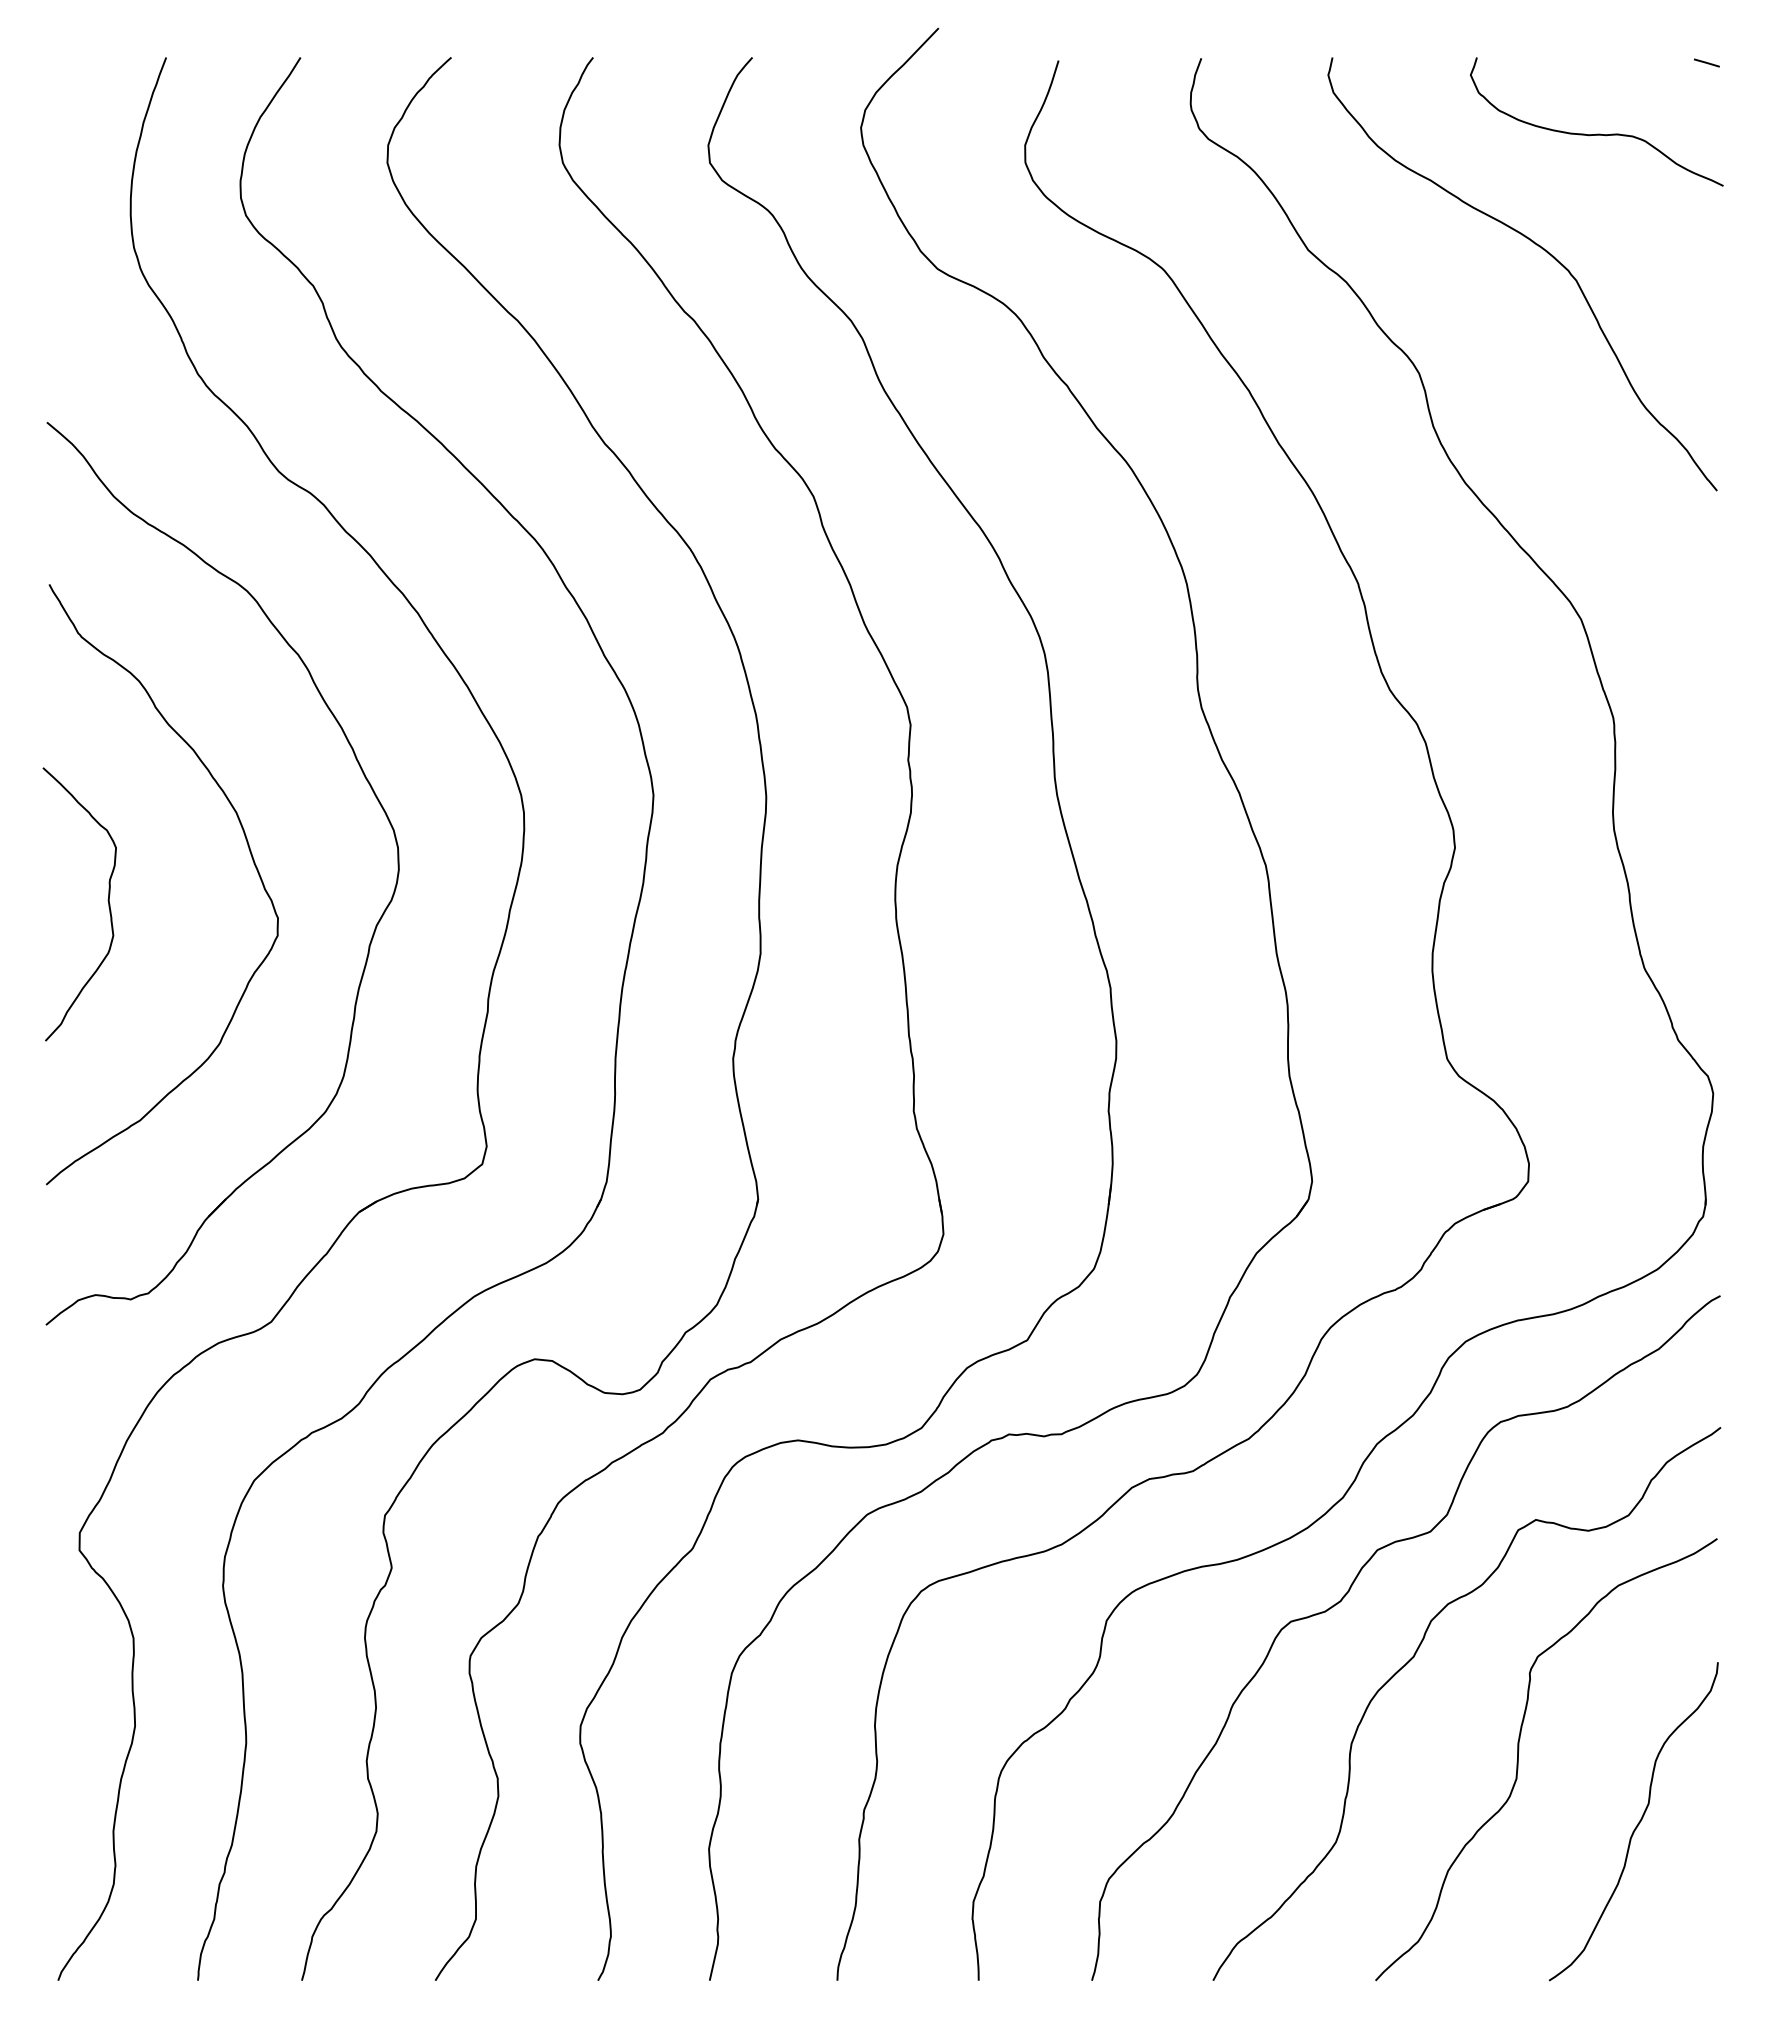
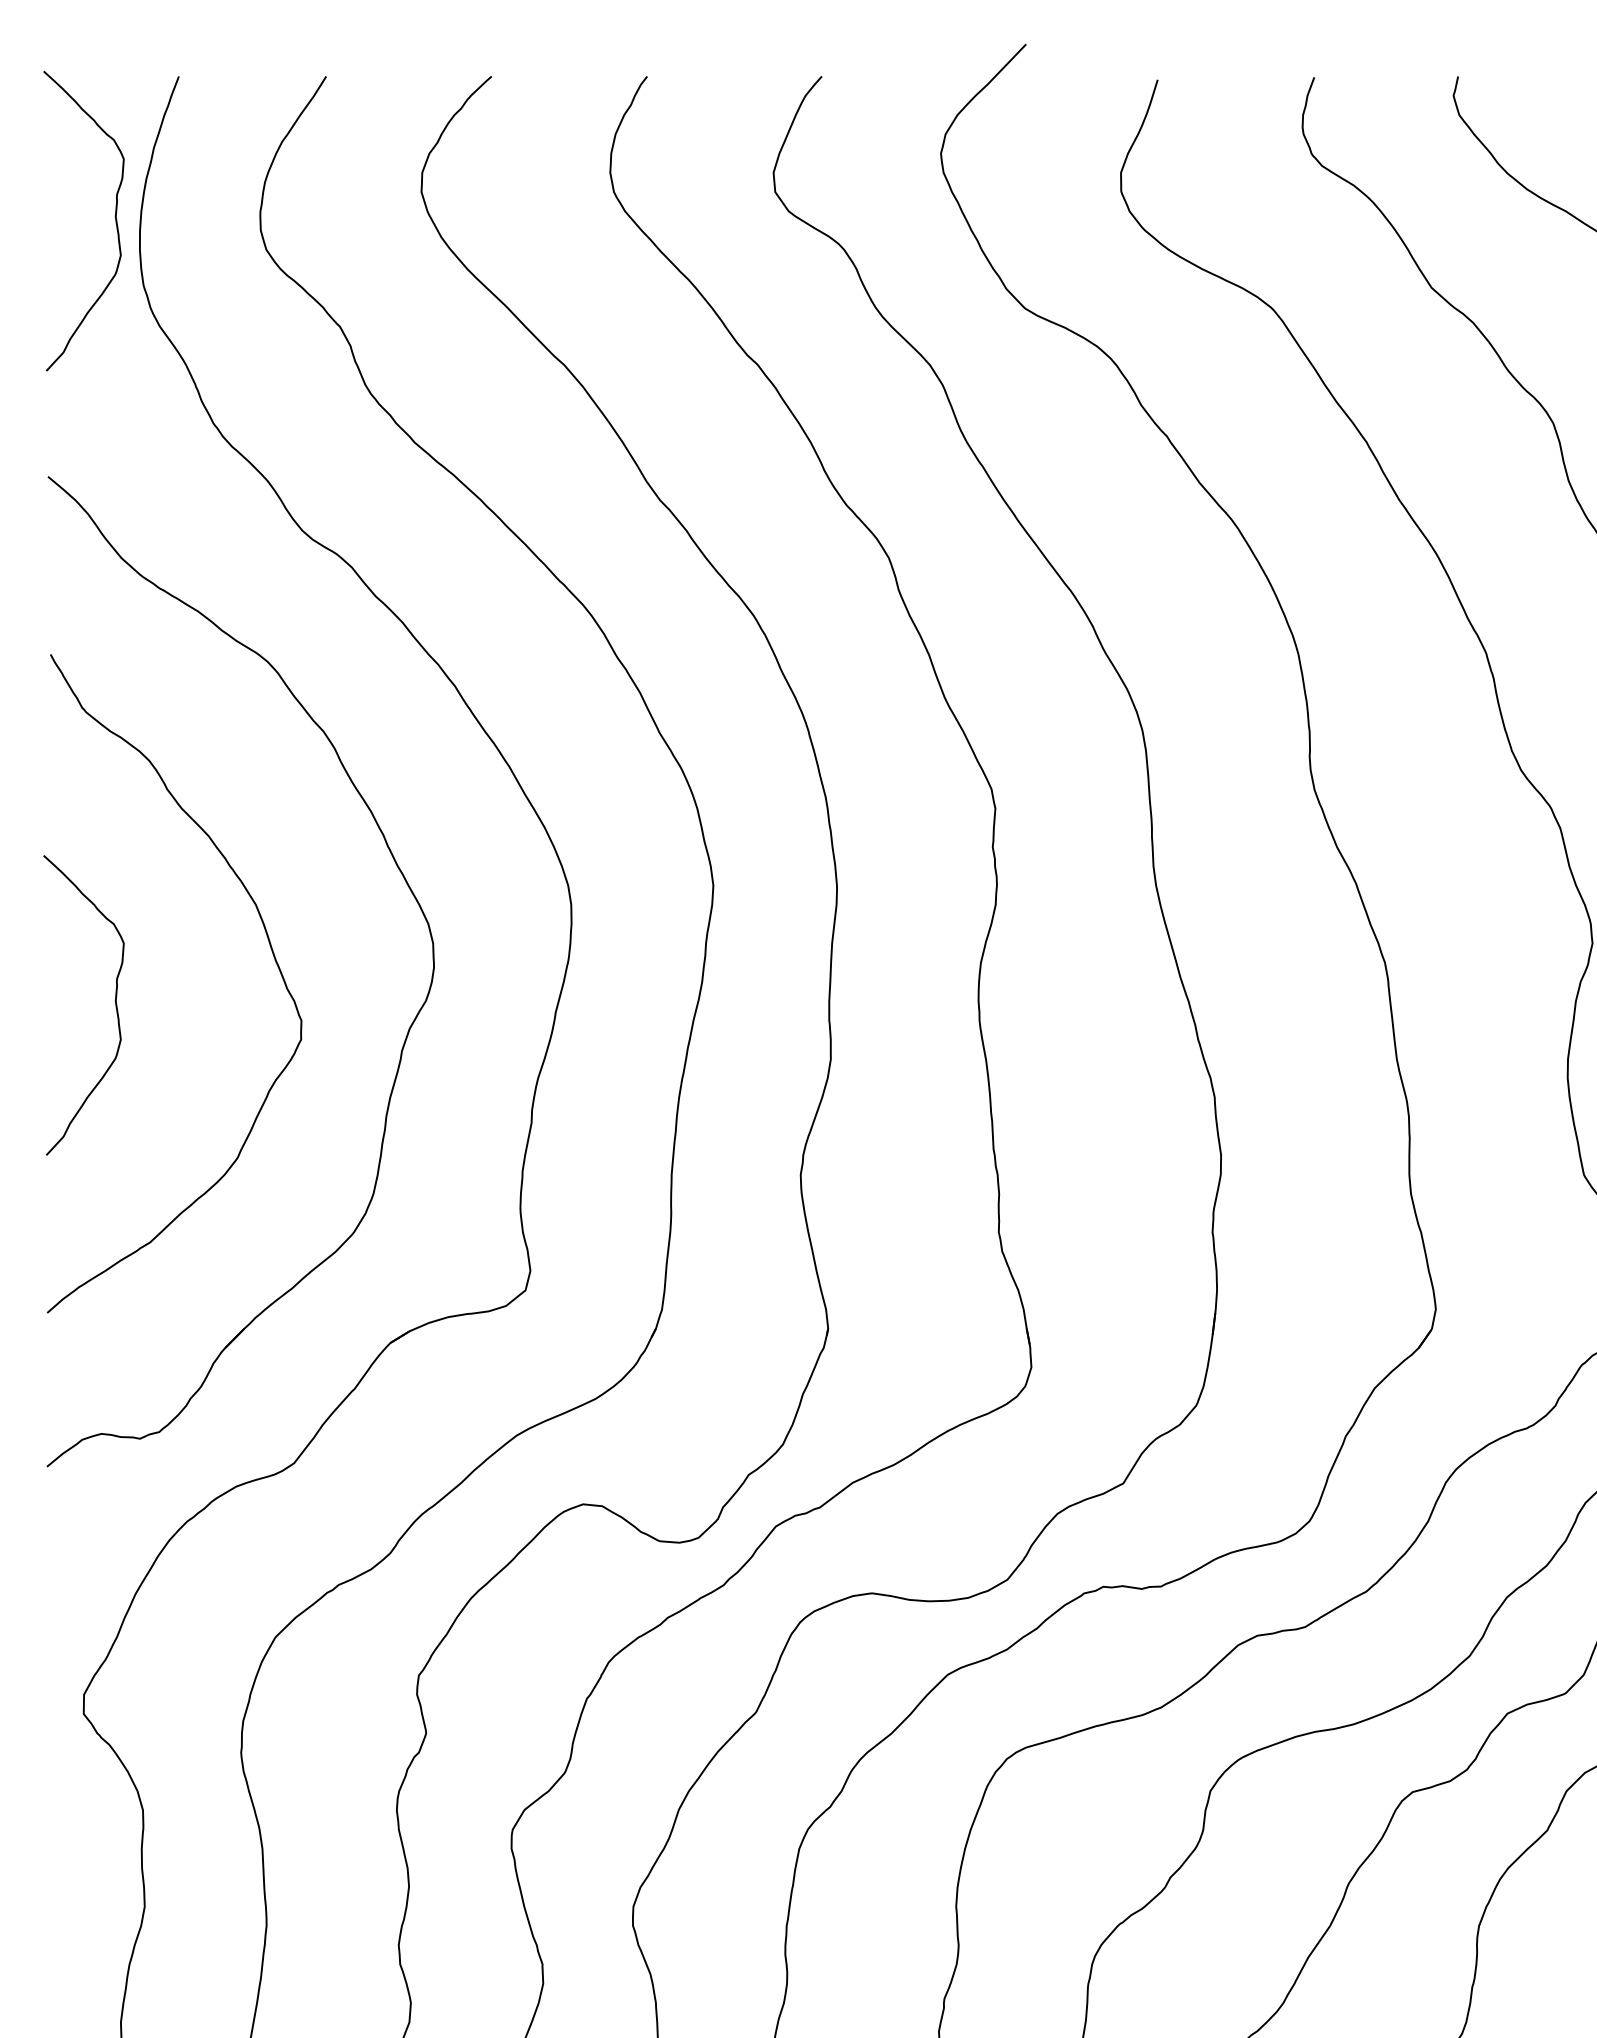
curve: (107, 186) -> (114, 217), added

